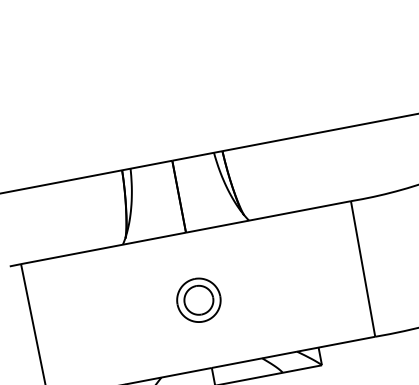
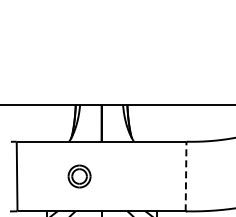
line: (363, 268) -> (186, 176), solid -> dashed
part: (198, 300) -> (79, 176), moved

